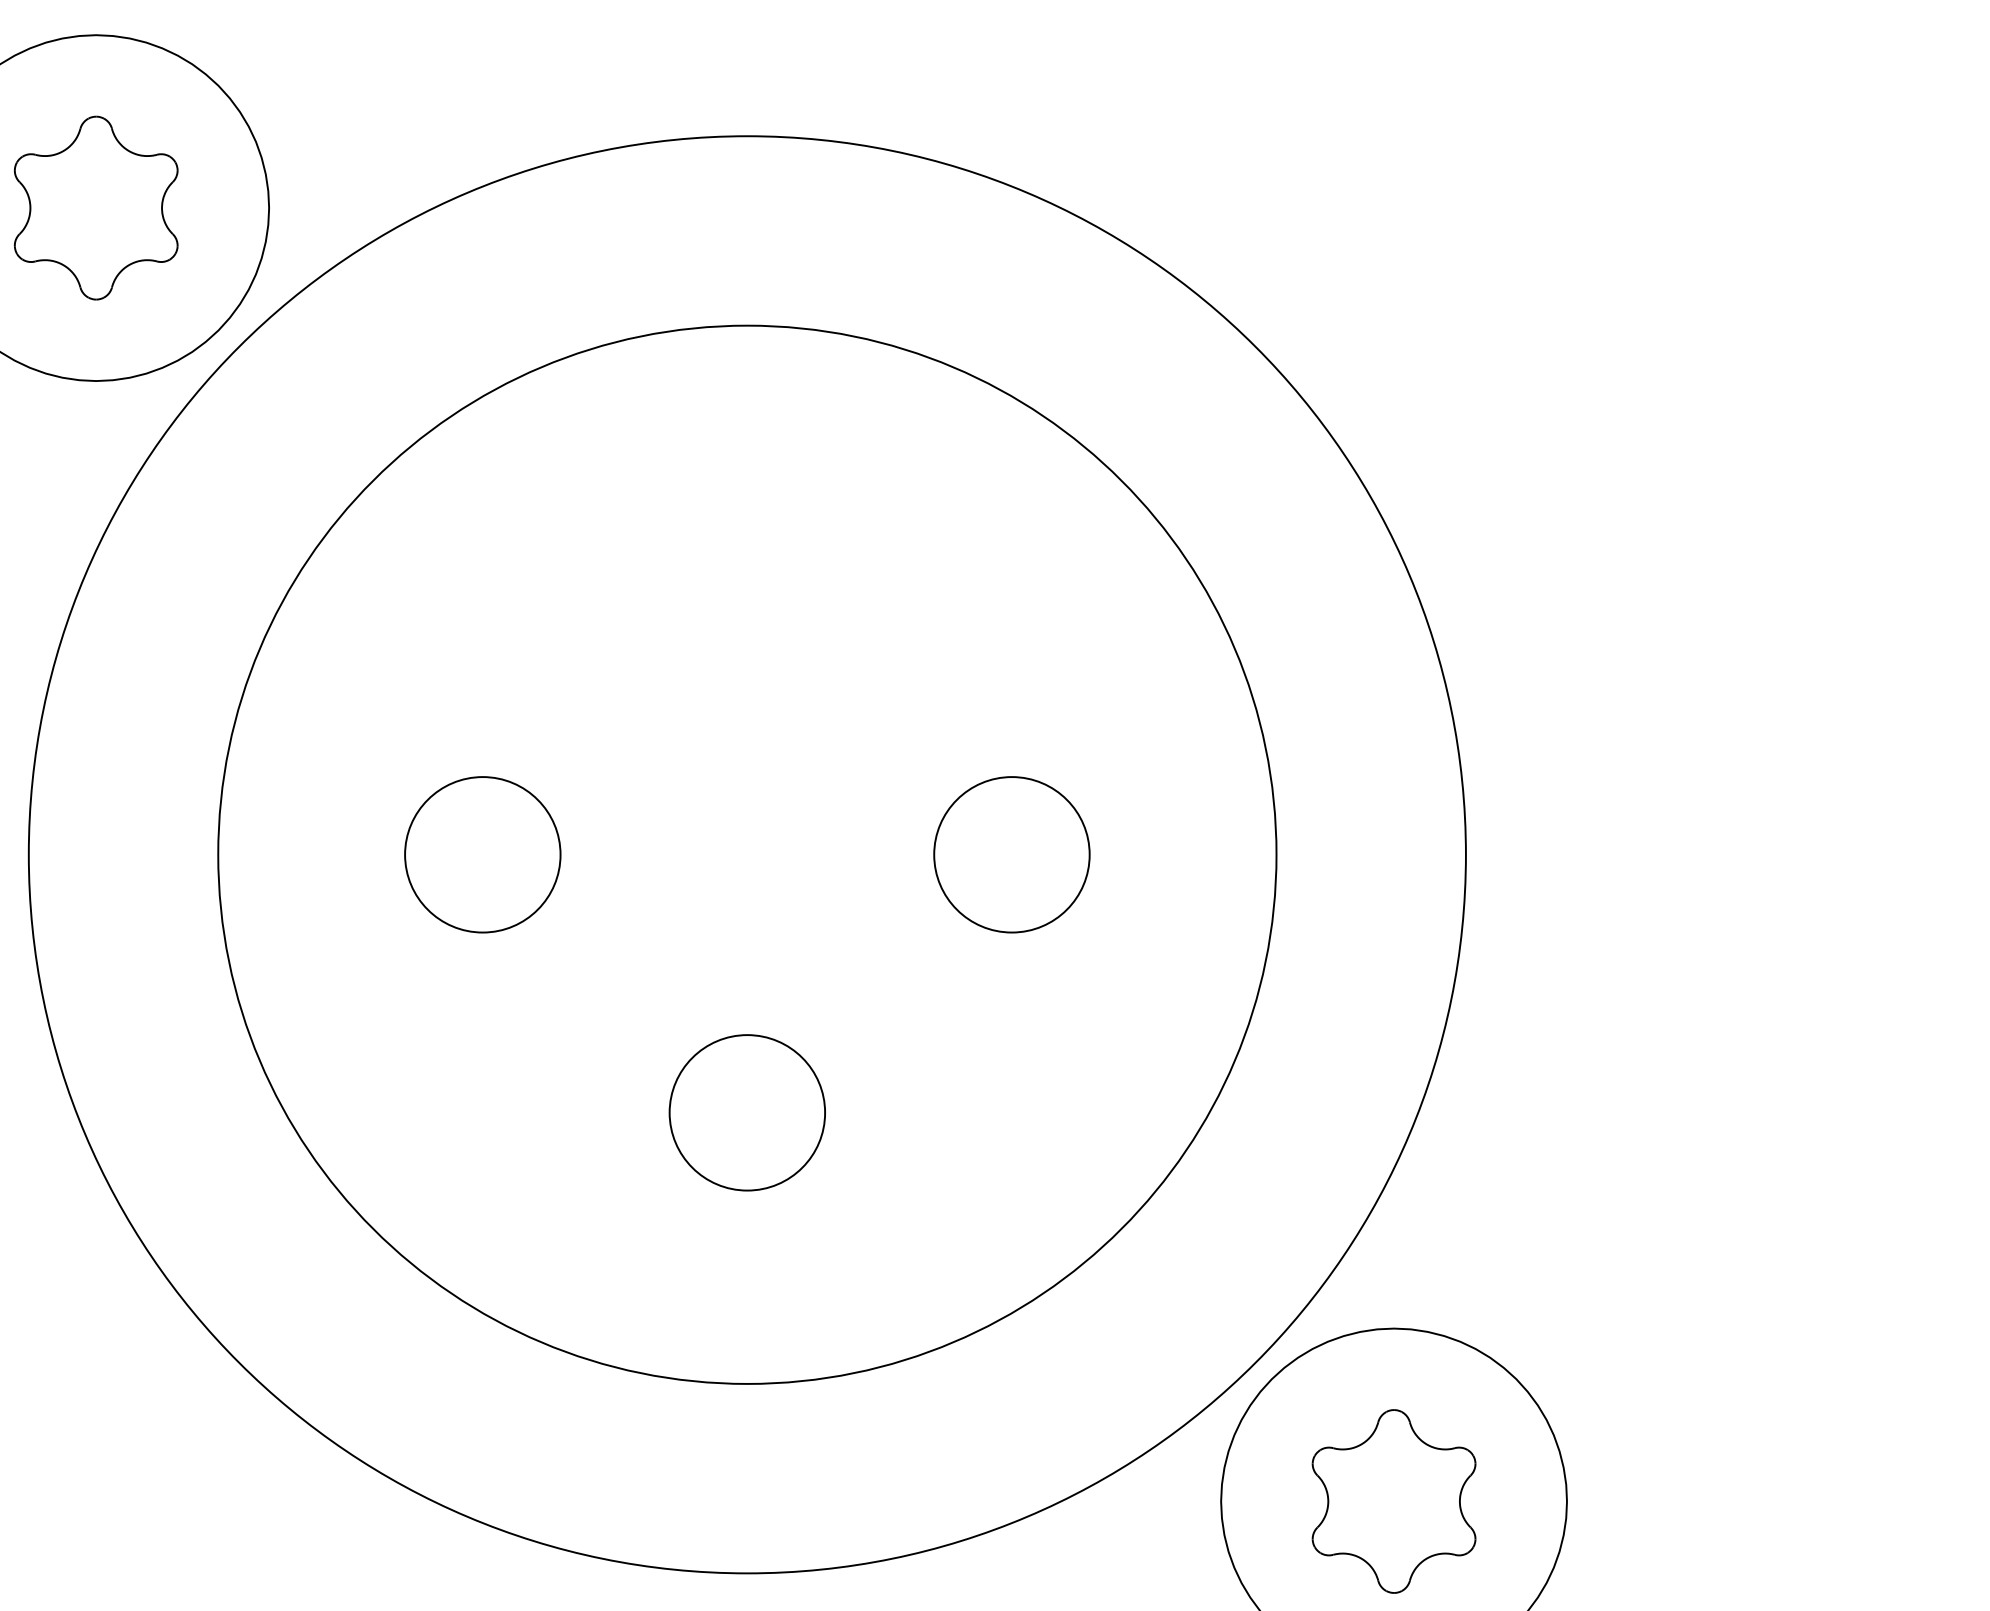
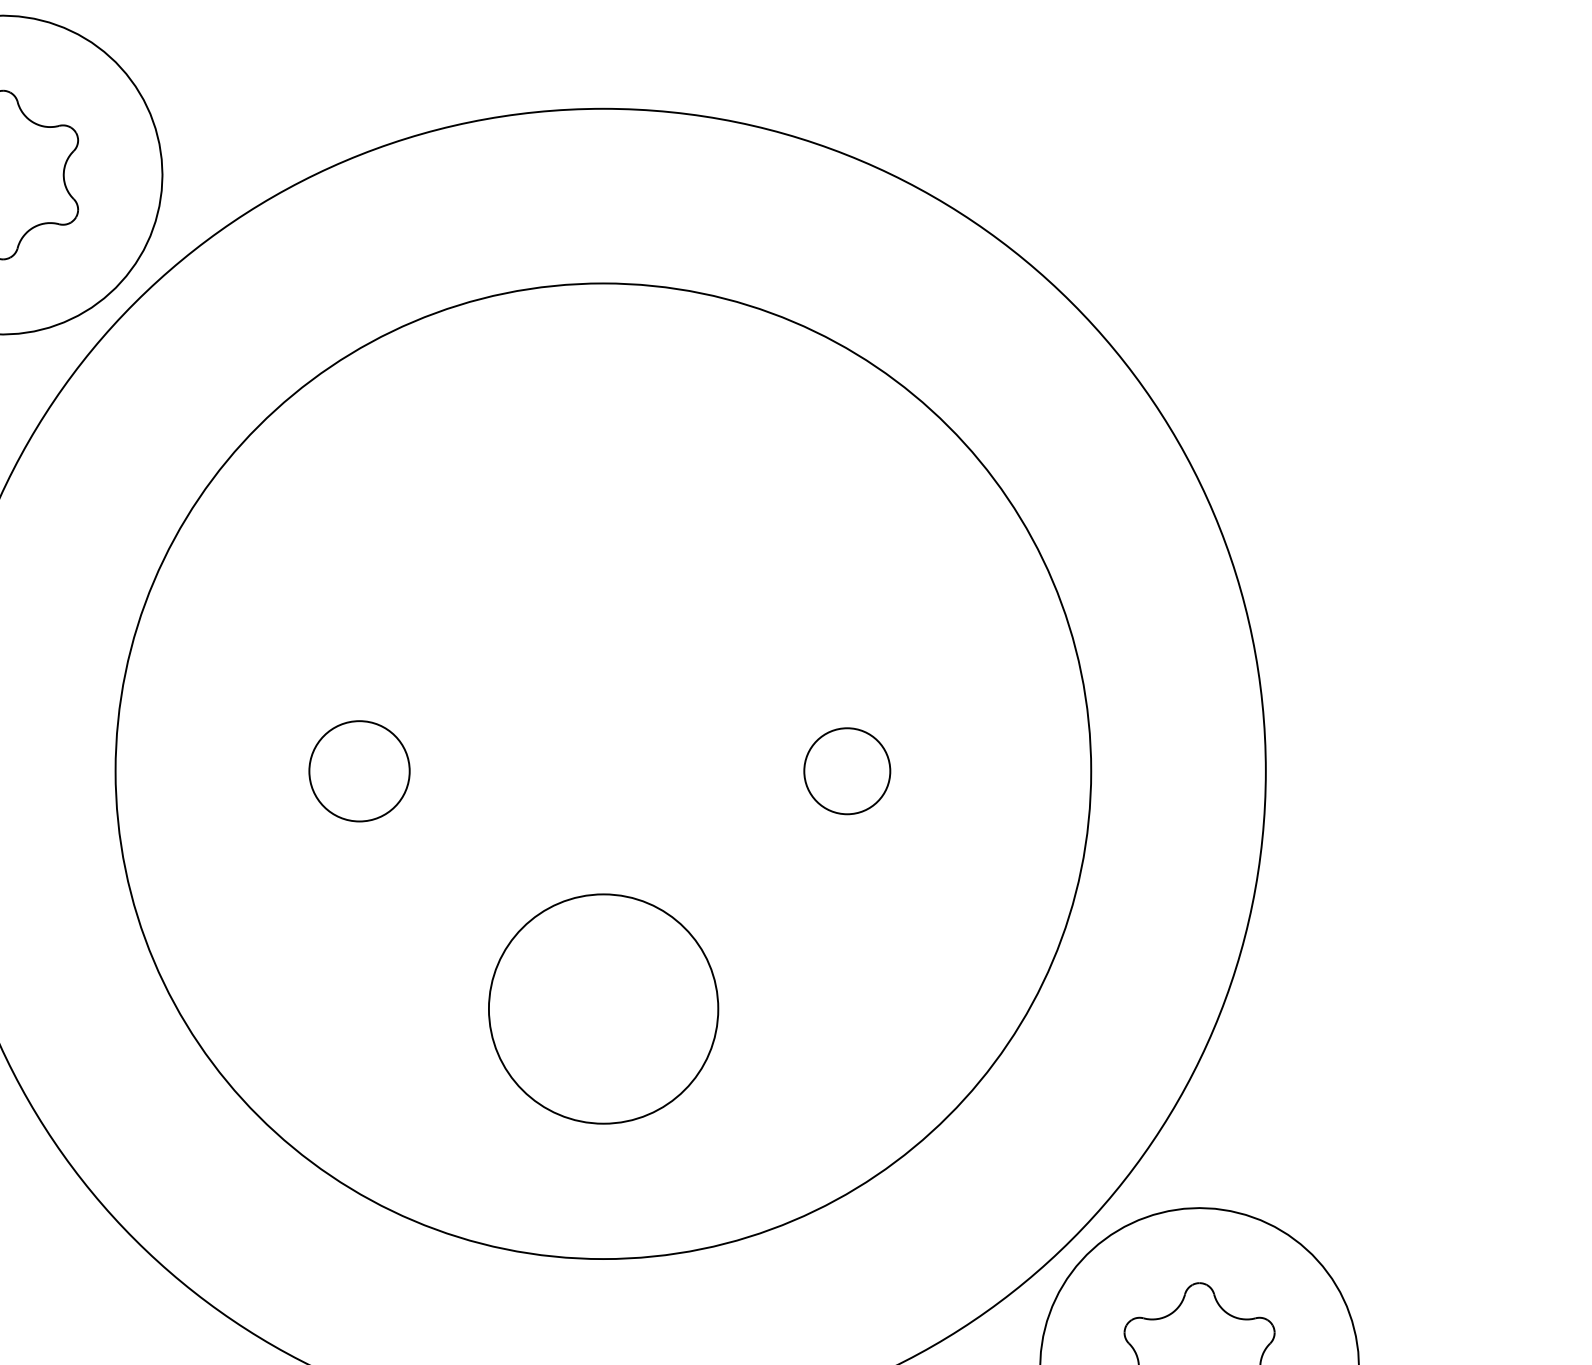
circle: (482, 854) -> (359, 770), size x0.7
circle: (1011, 854) -> (846, 770), size x0.6
circle: (746, 1112) -> (602, 1008), size x1.6

